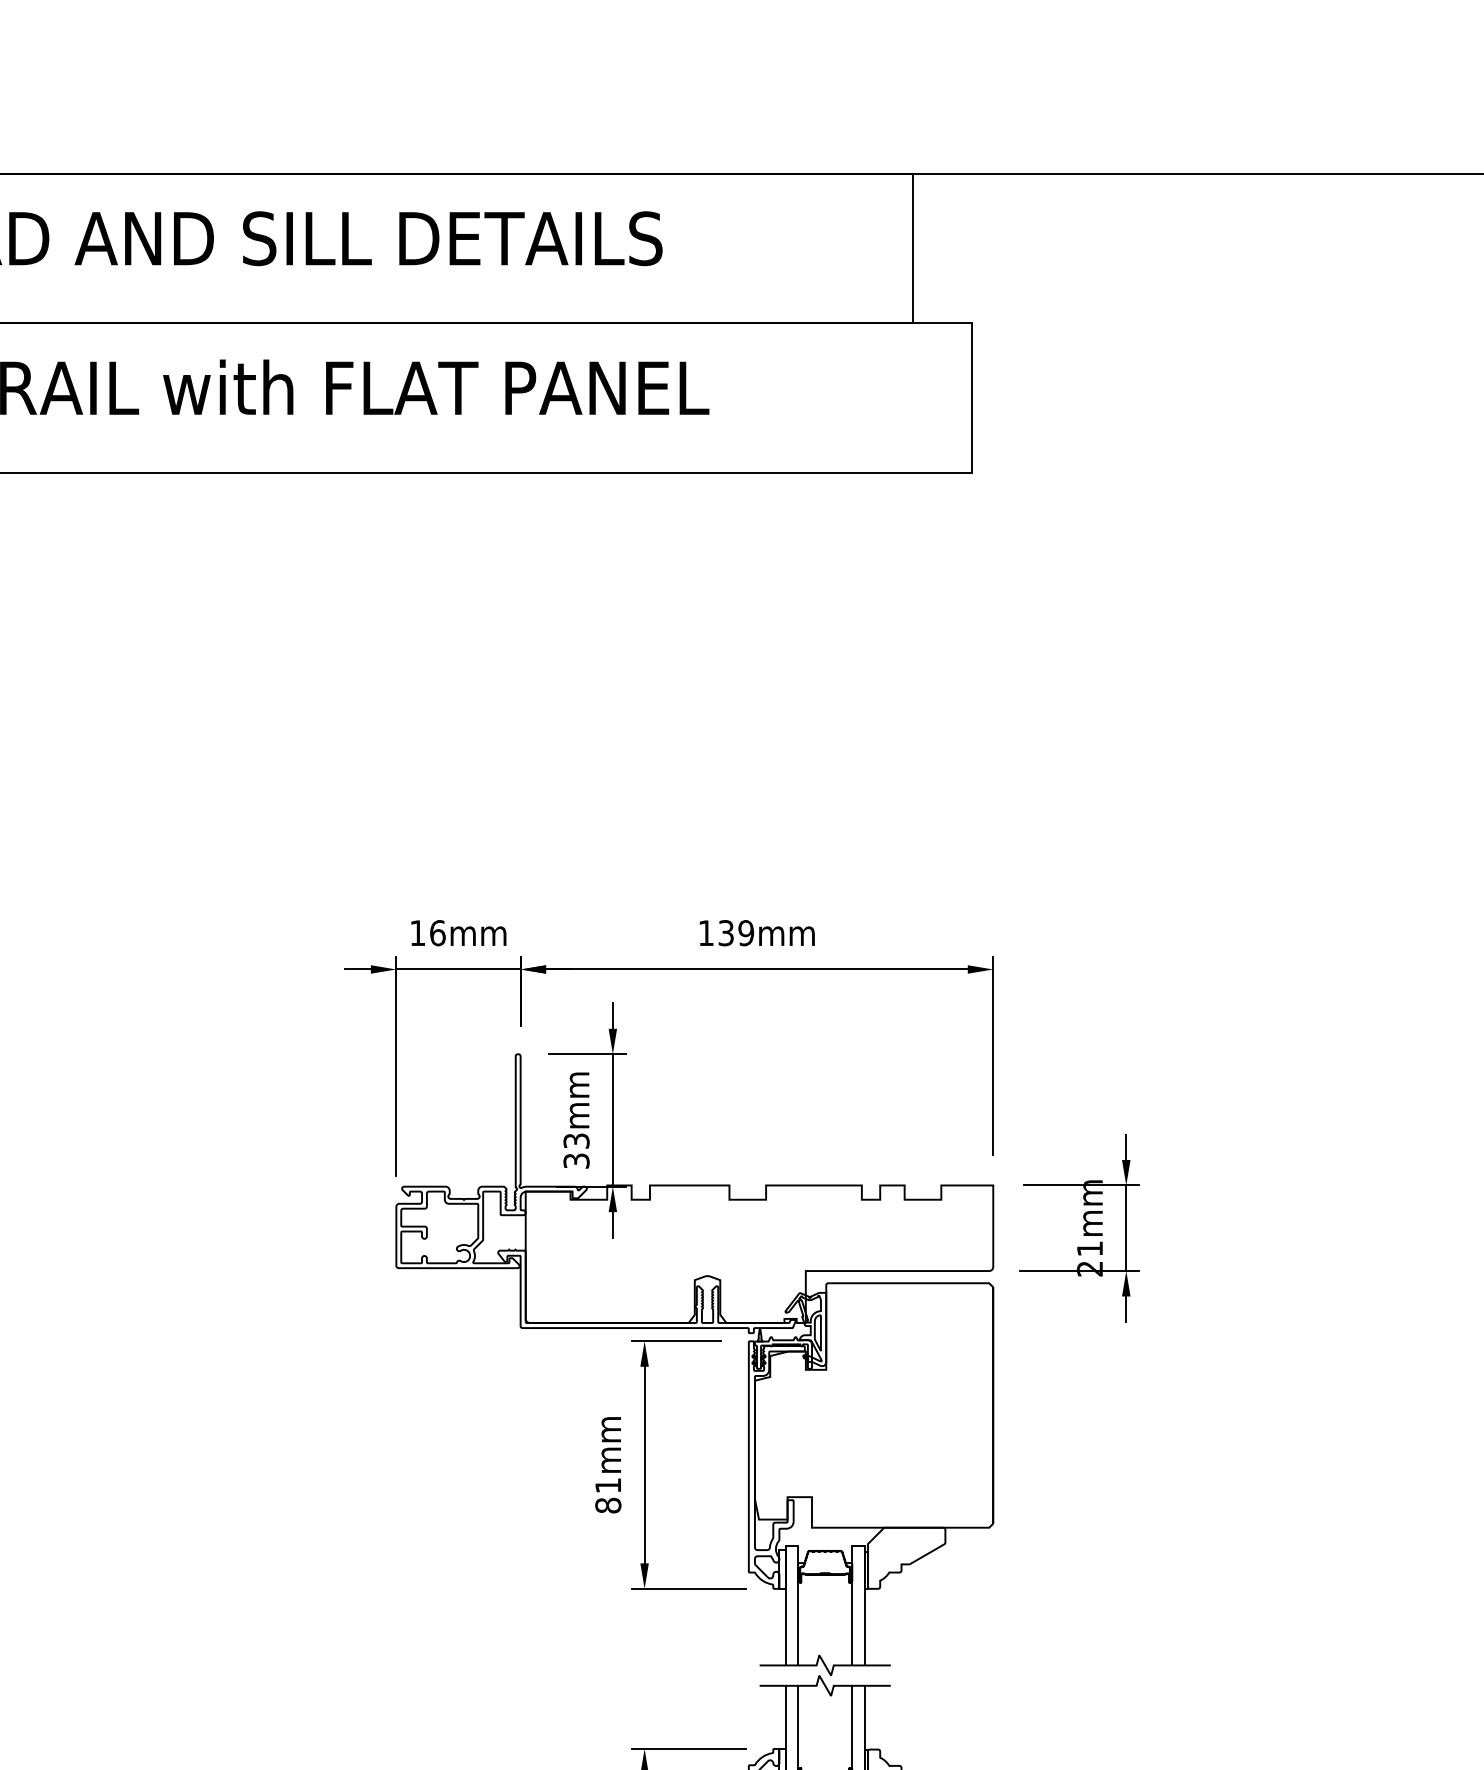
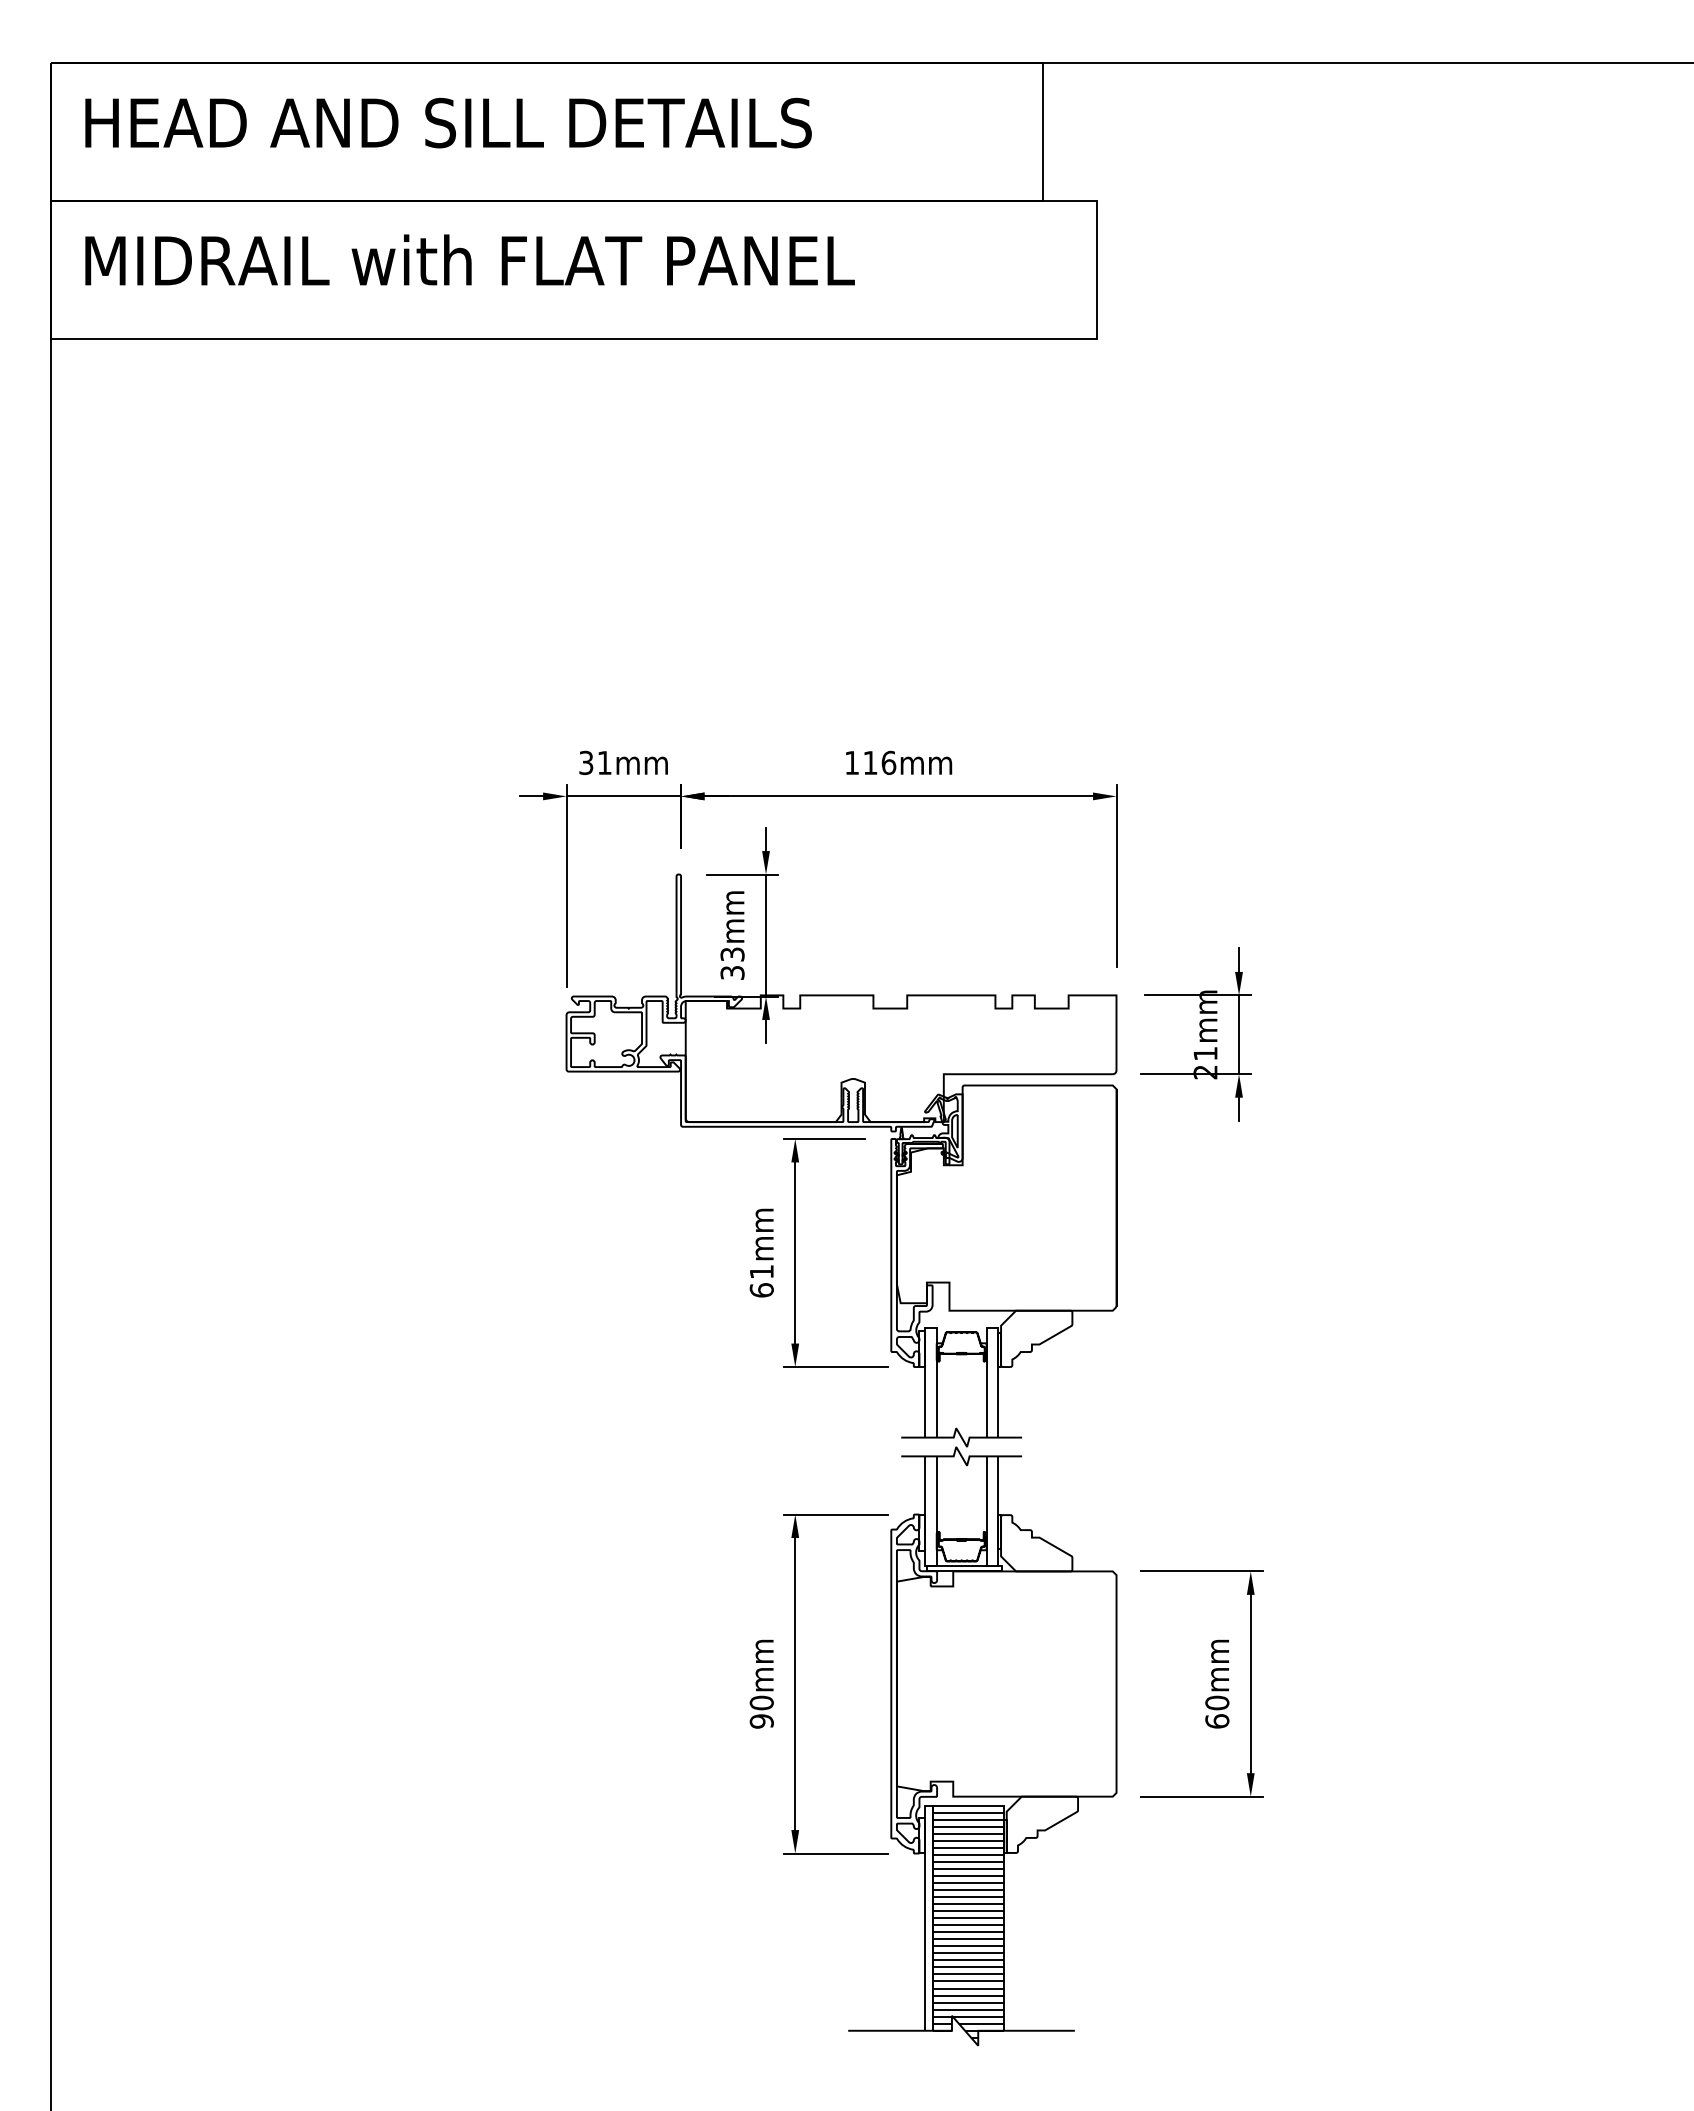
text: (427, 932) -> (595, 762), 16mm -> 31mm
text: (736, 932) -> (879, 762), 139mm -> 116mm
text: (607, 1505) -> (761, 1290), 81mm -> 61mm

